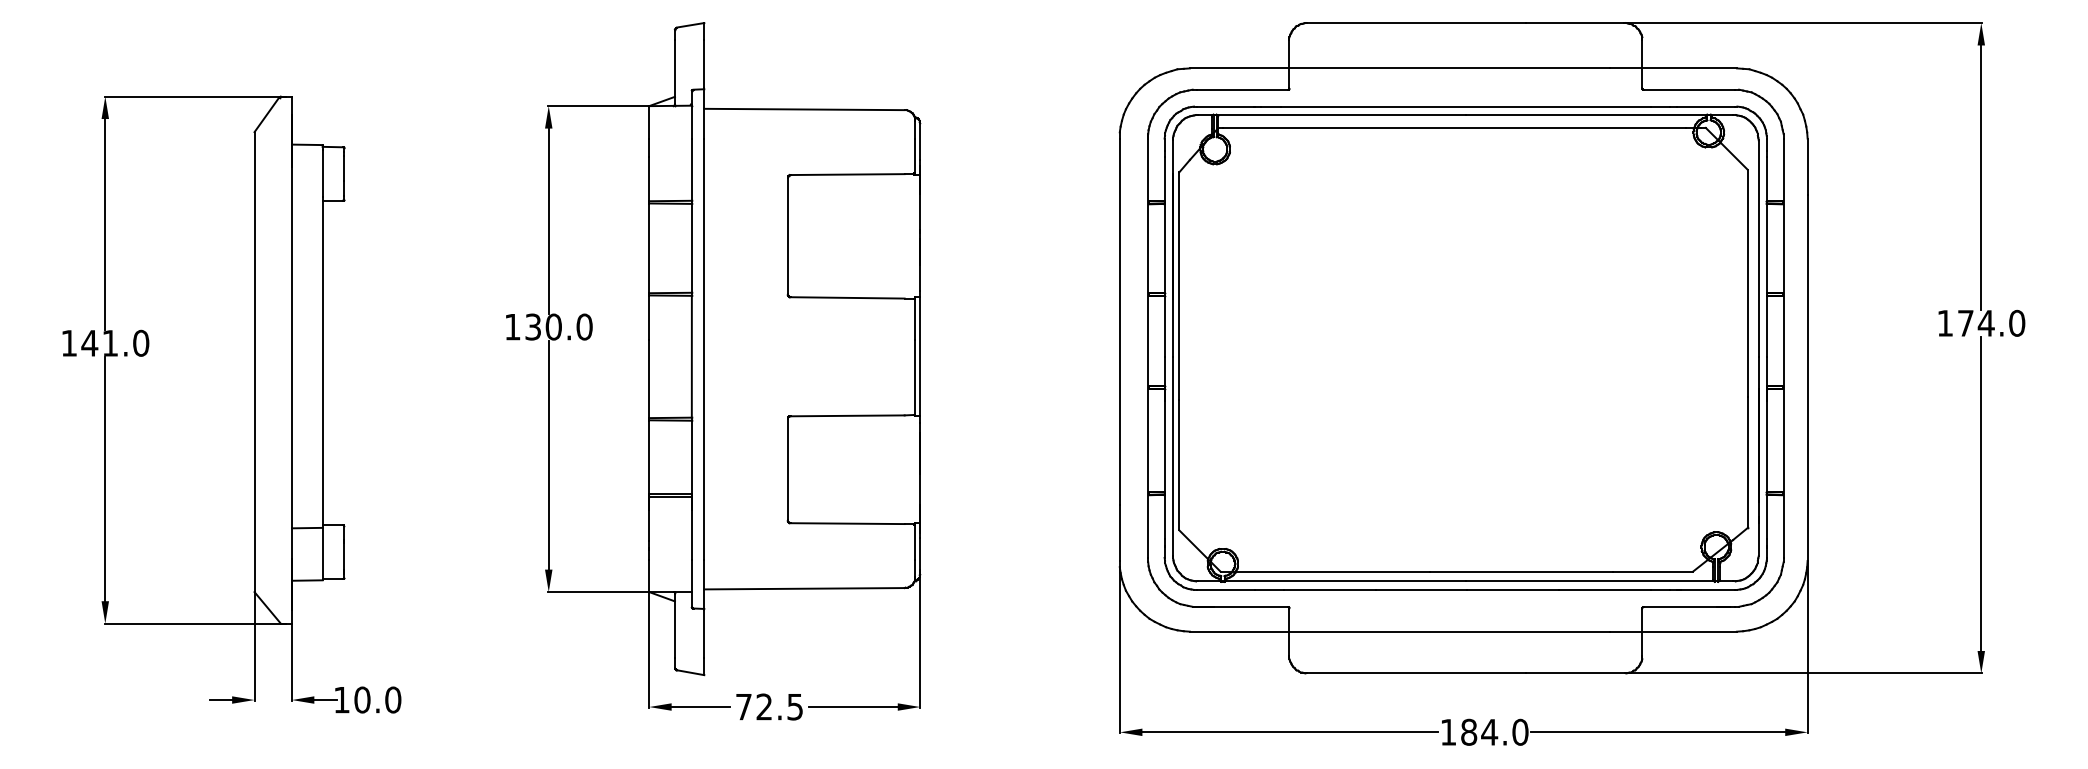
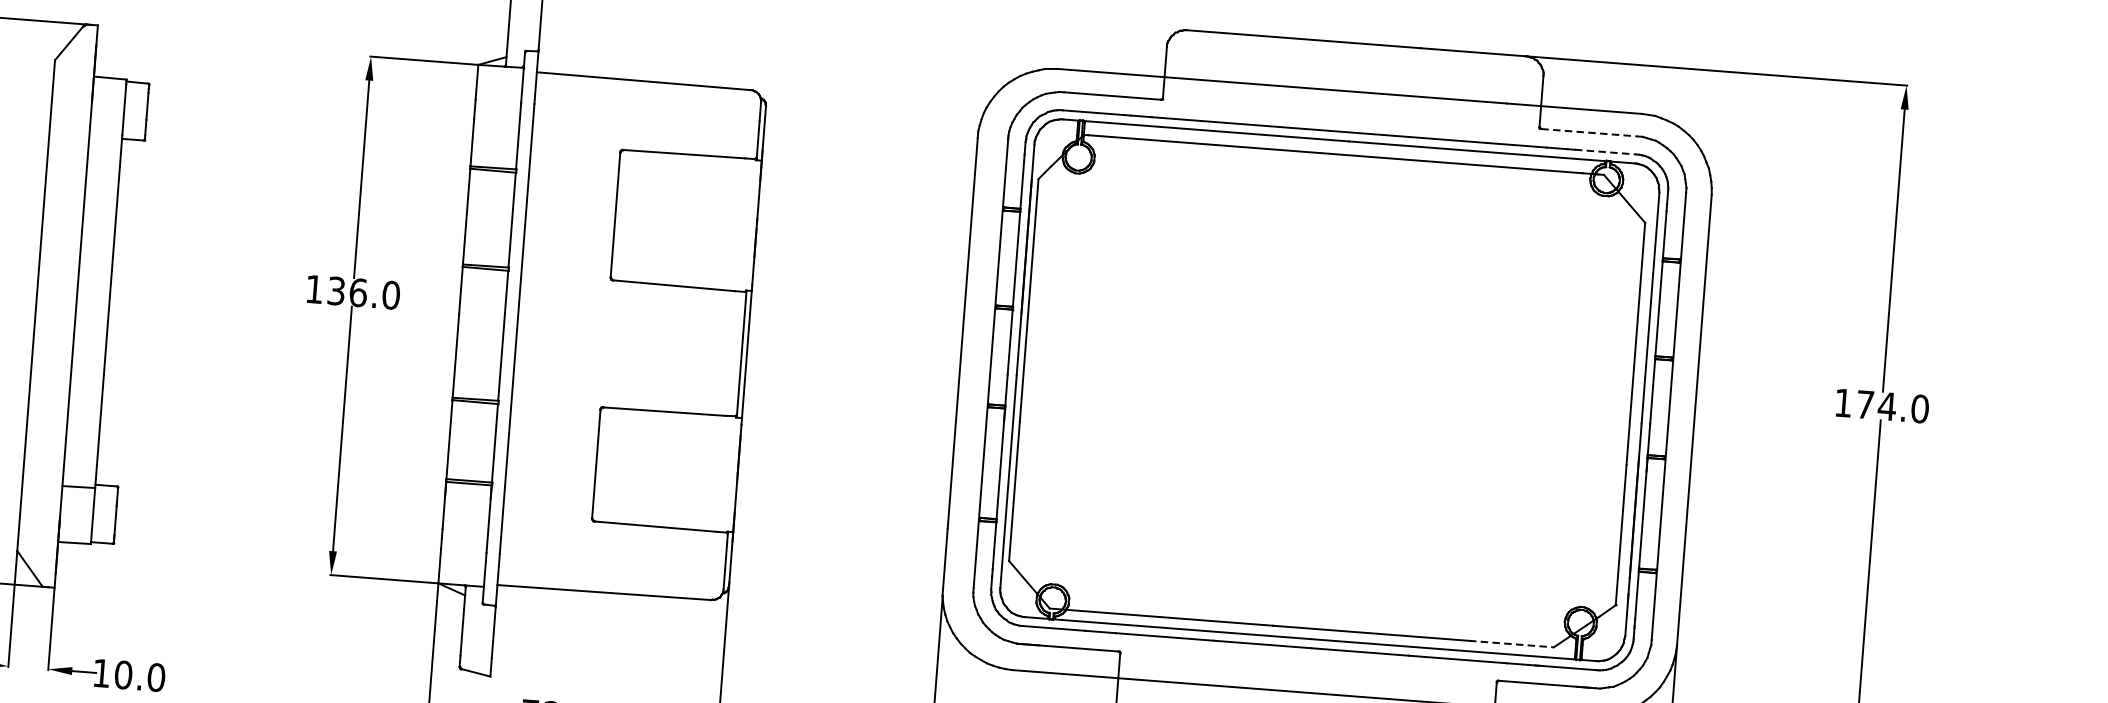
line: (1689, 89) -> (1589, 132), solid -> dashed
line: (1705, 106) -> (1605, 151), solid -> dashed
text: (553, 326) -> (358, 292), 130.0 -> 136.0
line: (1653, 571) -> (1511, 643), solid -> dashed

